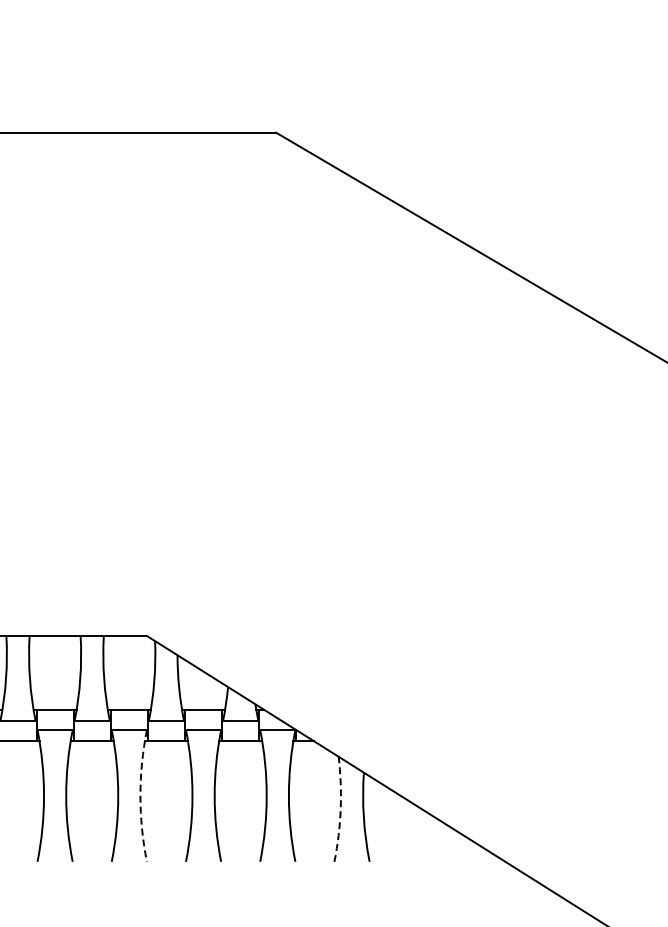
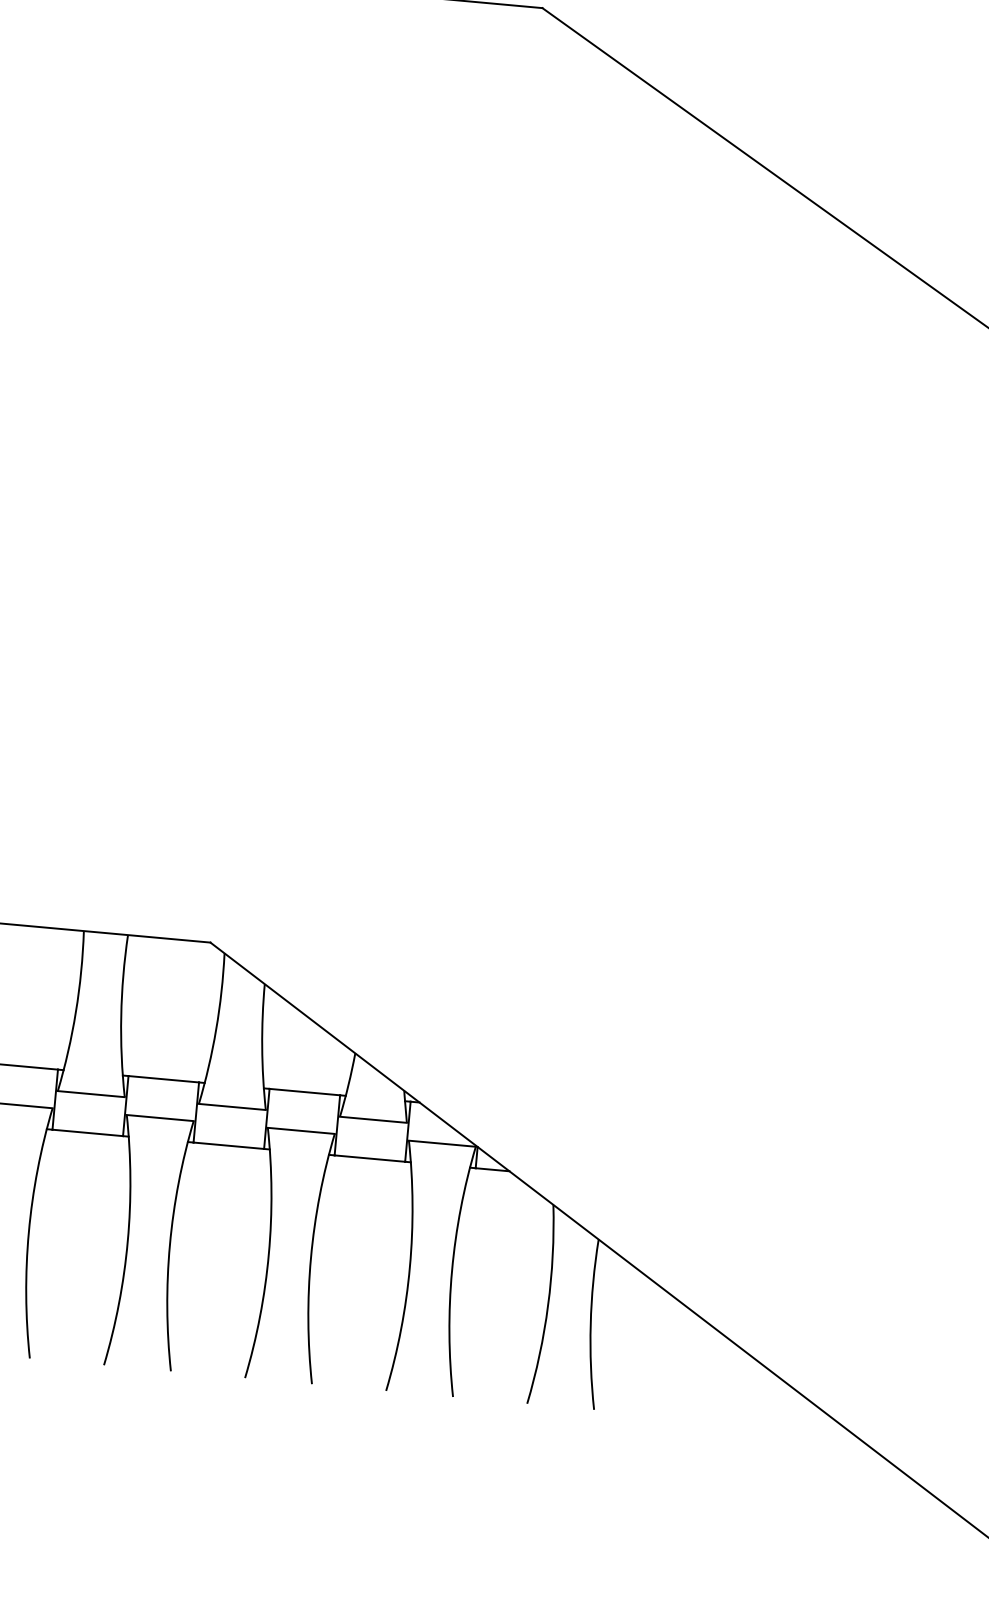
arc: (140, 795) -> (170, 1244), dashed -> solid
arc: (340, 809) -> (547, 1305), dashed -> solid

